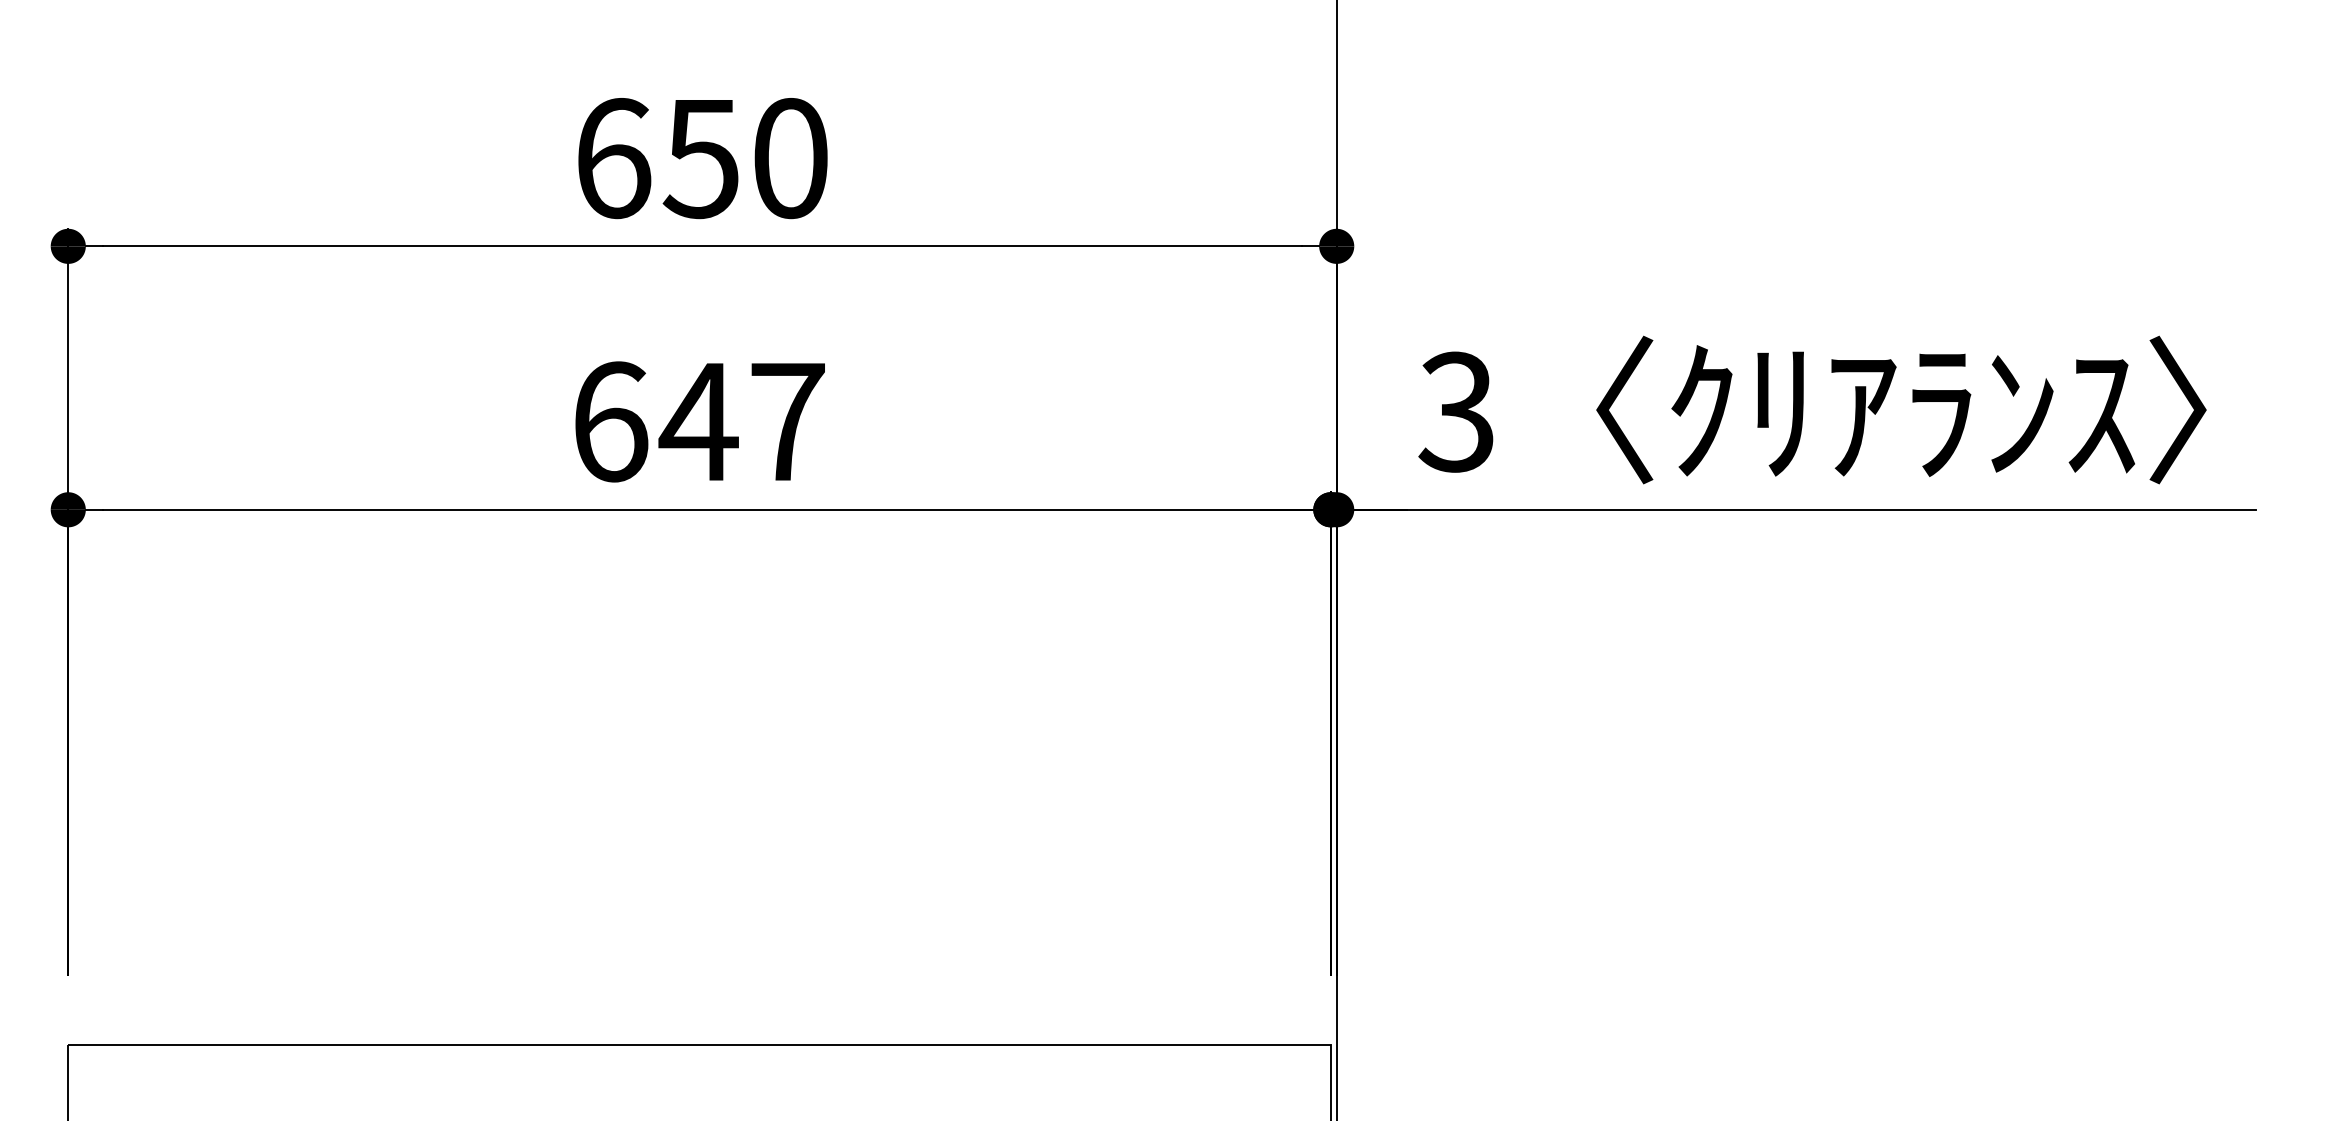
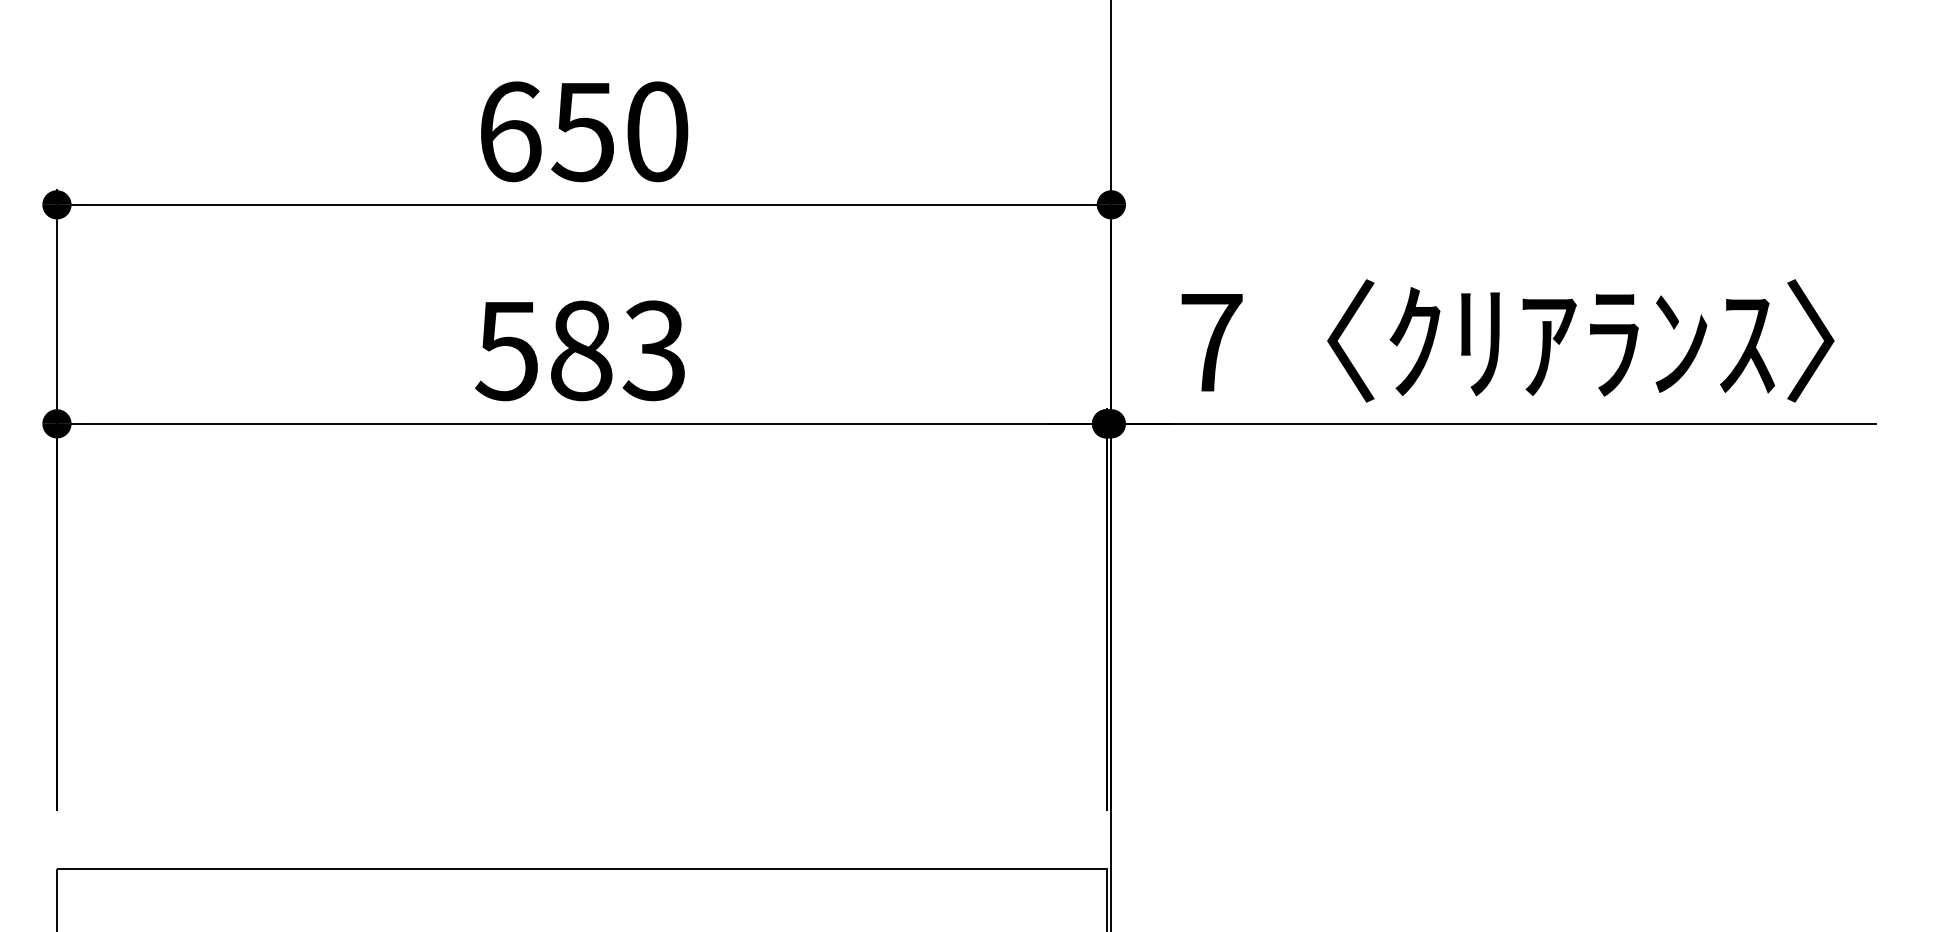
text: (1456, 411) -> (1210, 342), 3 -> 7
text: (697, 421) -> (580, 350), 647 -> 583

